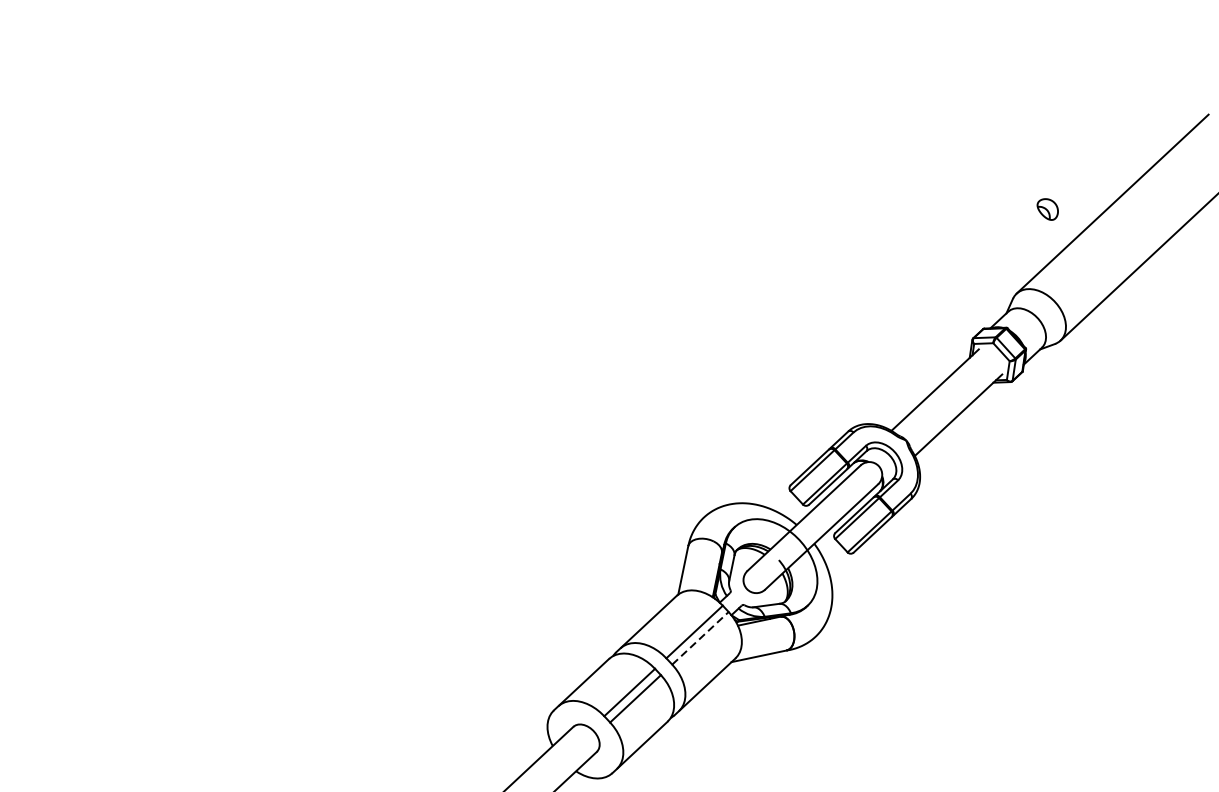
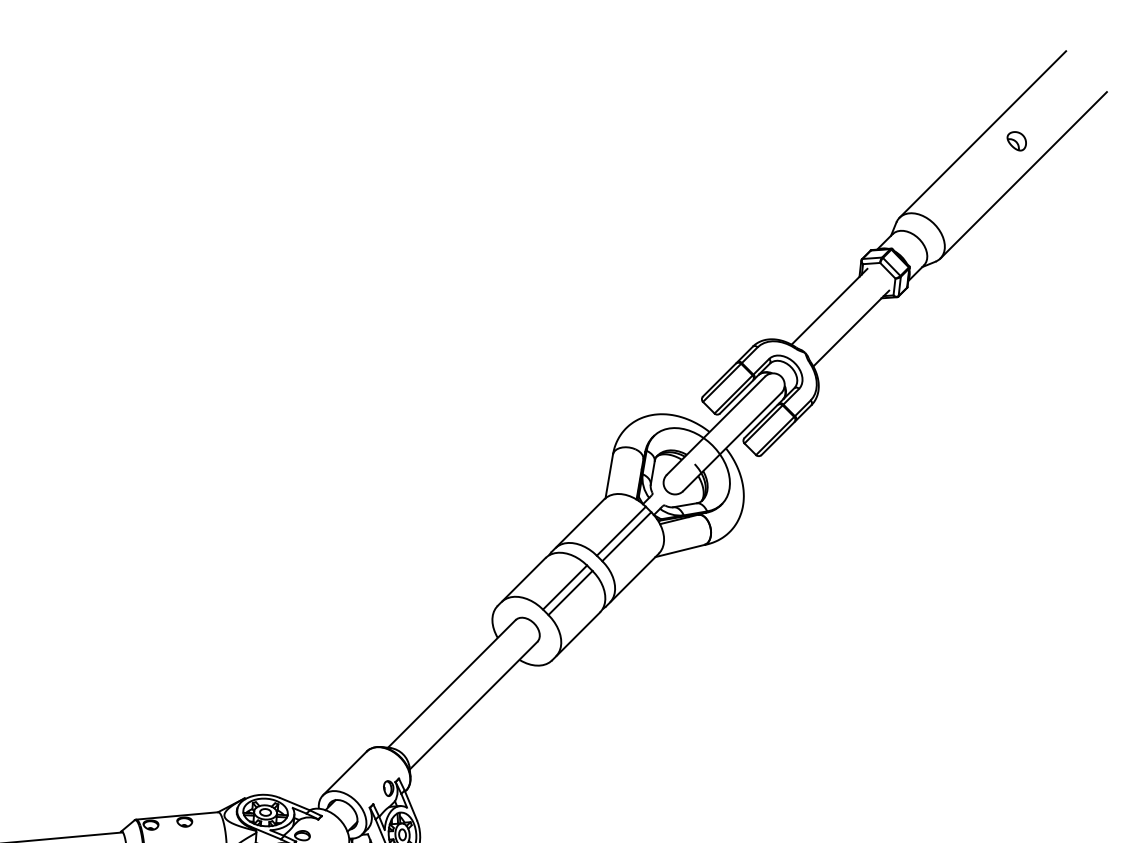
part: (1047, 209) -> (1016, 141), moved
line: (700, 638) -> (626, 536), dashed -> solid

